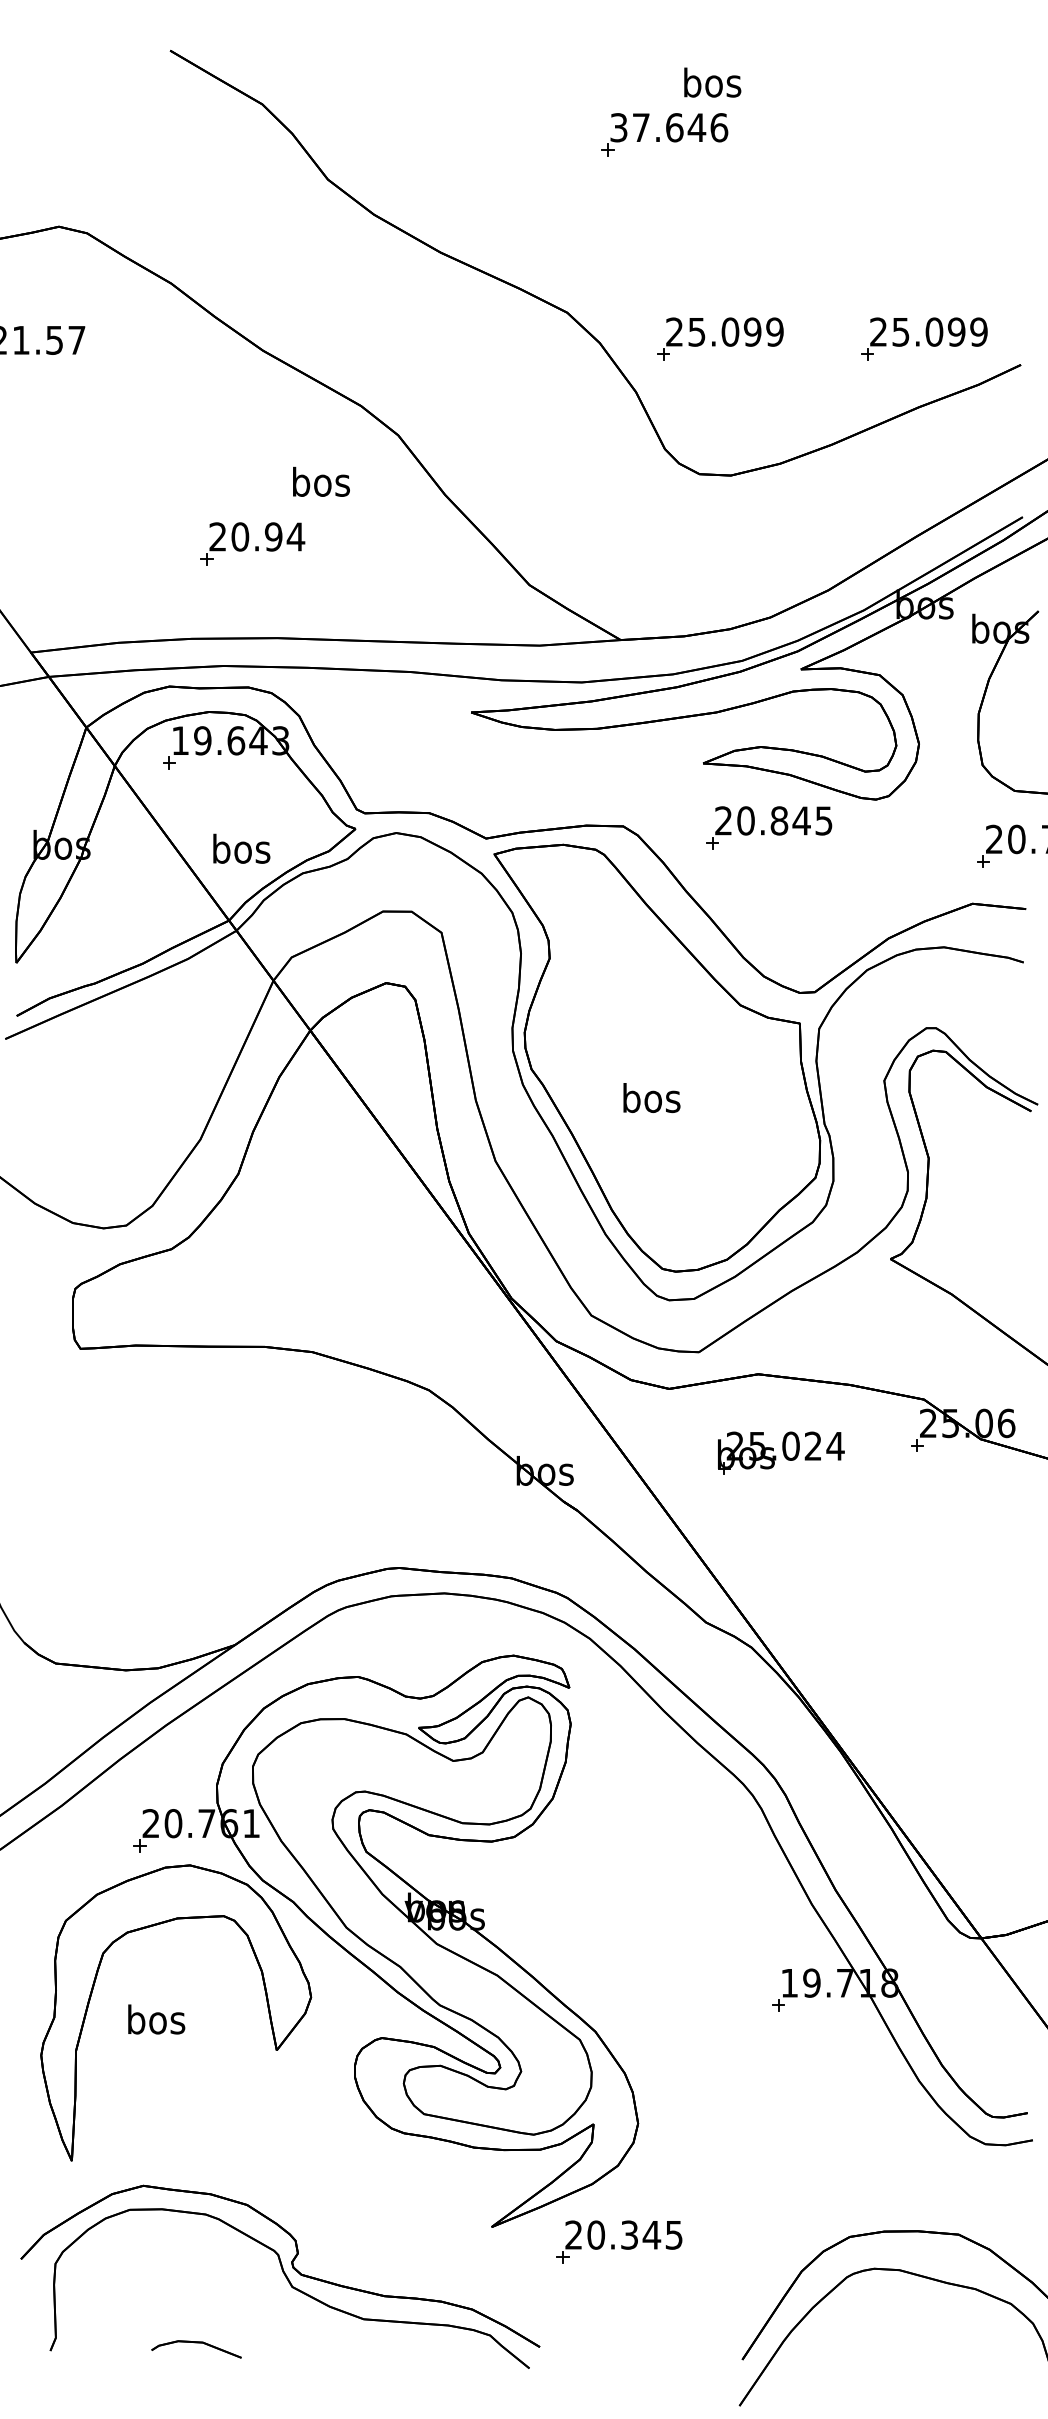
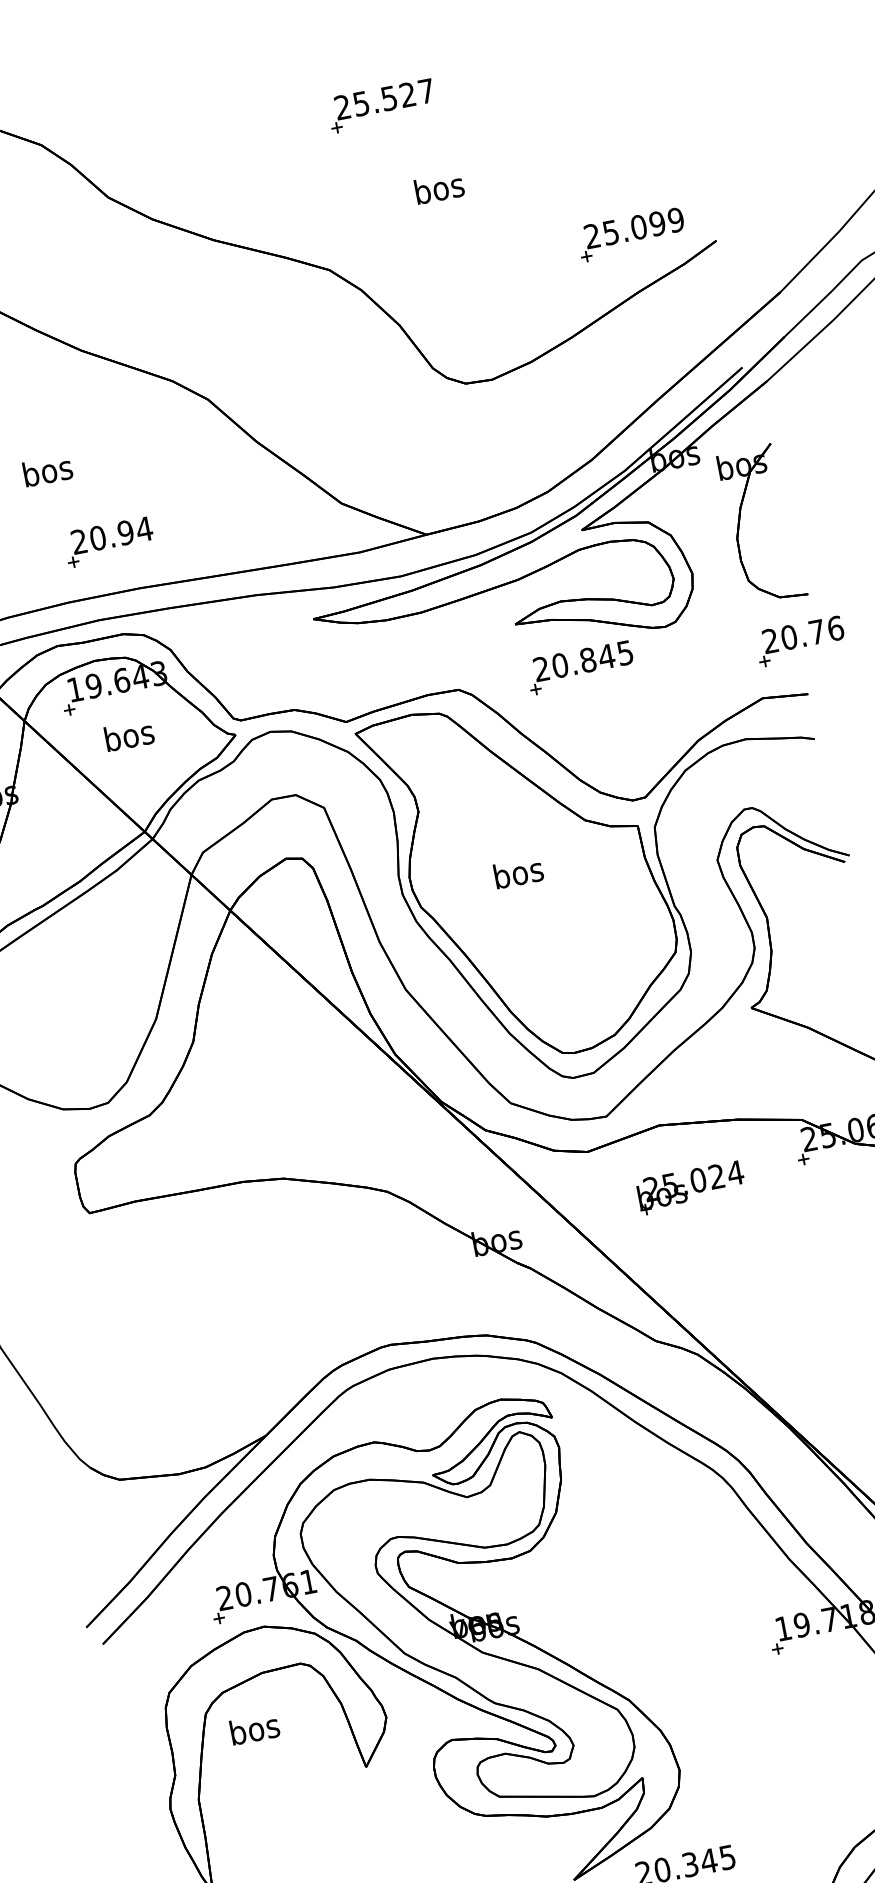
text: (712, 82) -> (439, 188), moved
text: (669, 127) -> (384, 99), 37.646 -> 25.527
part: (720, 338) -> (461, 267), removed
text: (321, 481) -> (47, 470), moved
part: (252, 543) -> (109, 541), moved
text: (241, 848) -> (129, 735), moved
text: (651, 1098) -> (518, 873), moved
text: (156, 2019) -> (254, 1729), moved

